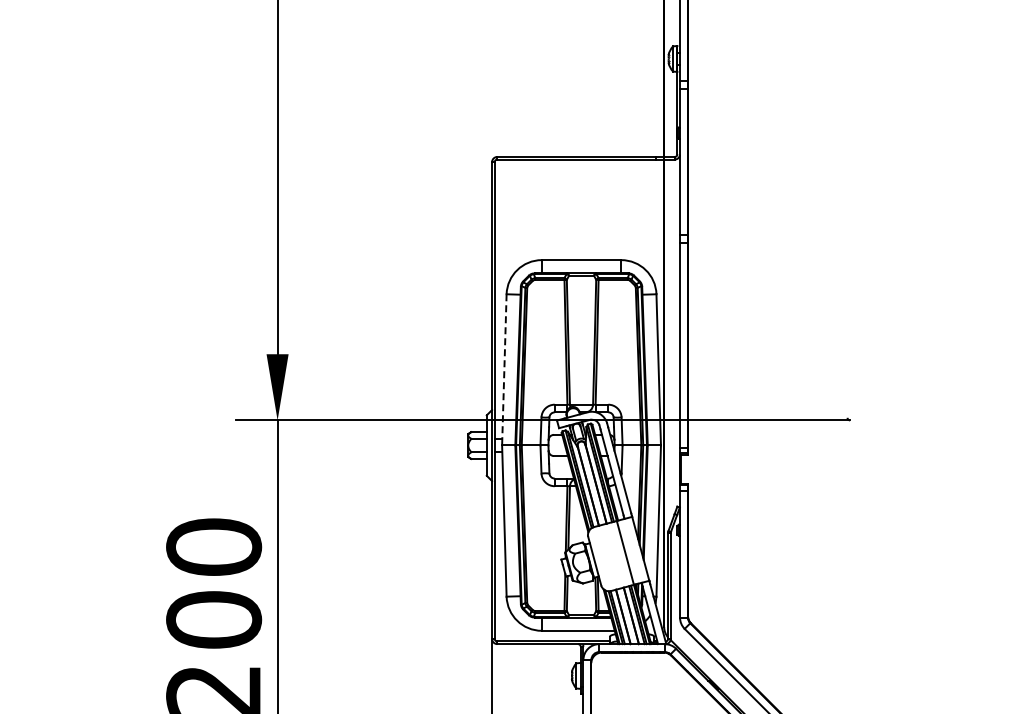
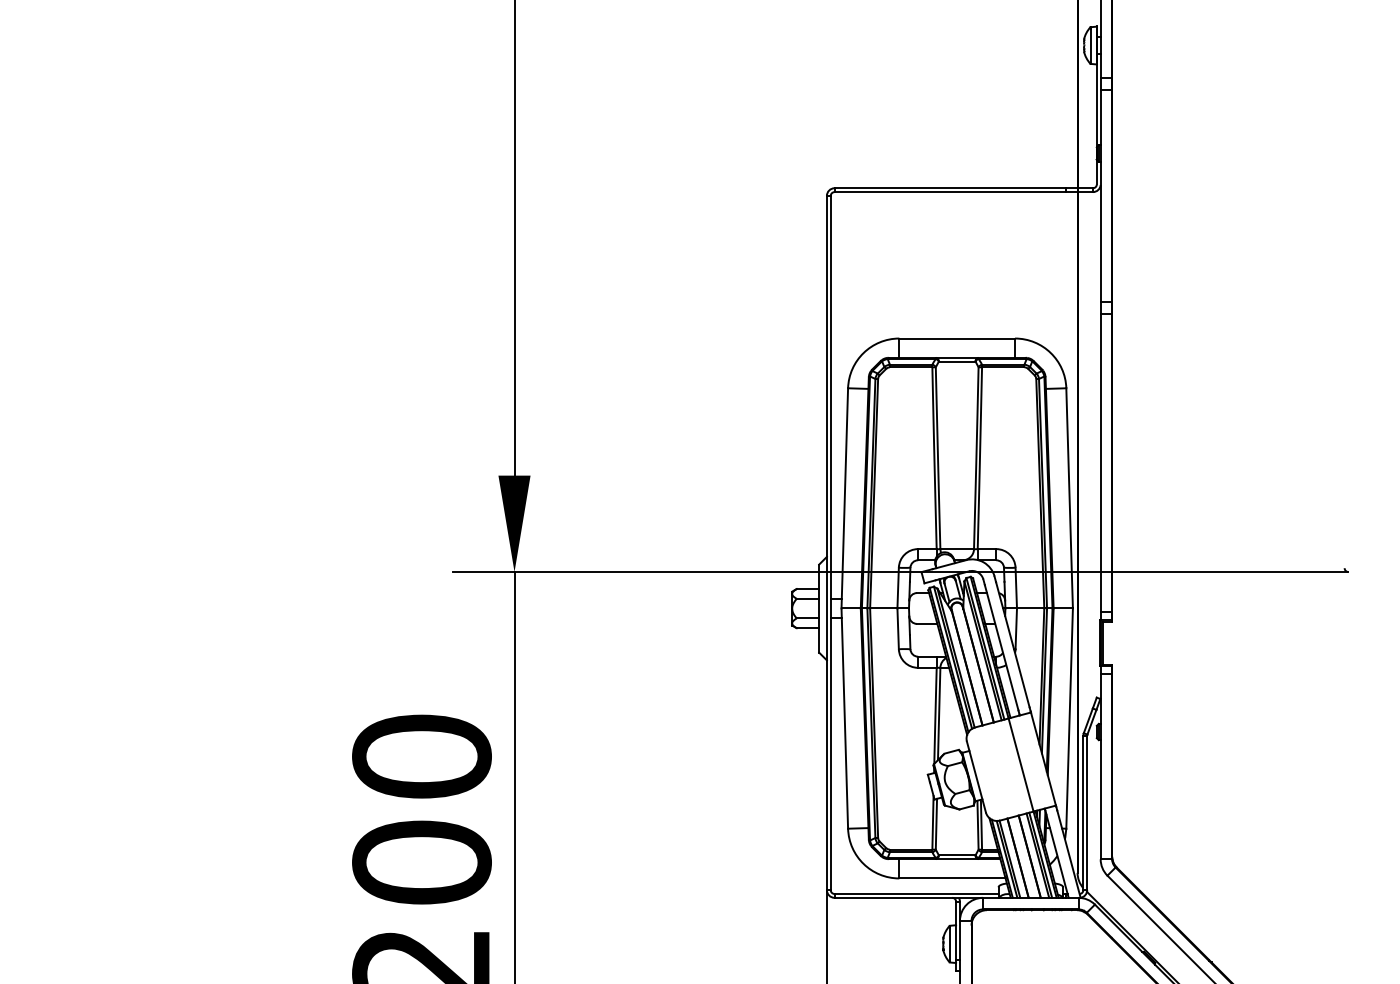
line: (504, 369) -> (844, 497), dashed -> solid

